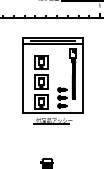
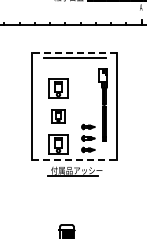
line: (52, 37) -> (74, 52), solid -> dashed
line: (52, 44) -> (74, 62), removed
part: (41, 82) -> (58, 116), size x0.7
line: (52, 112) -> (74, 159), solid -> dashed

